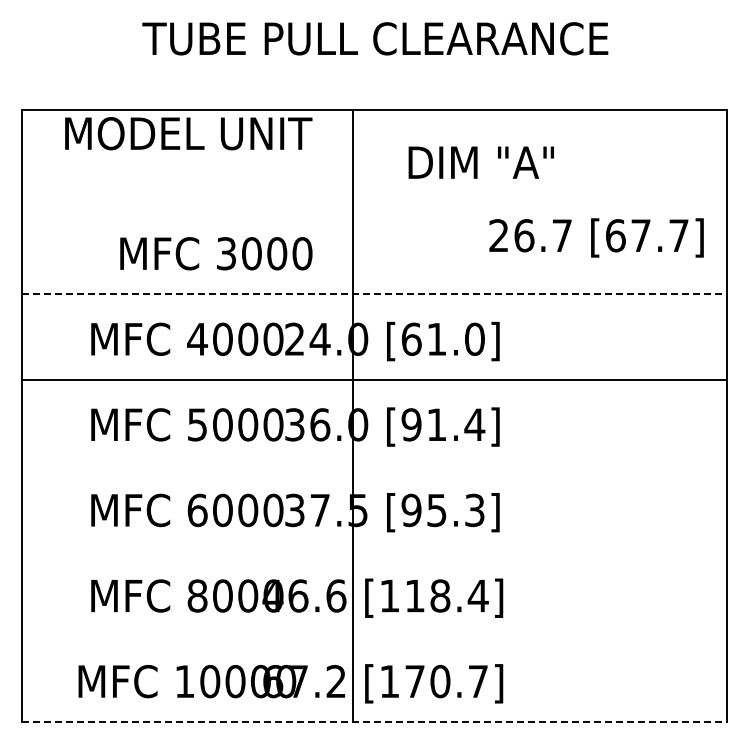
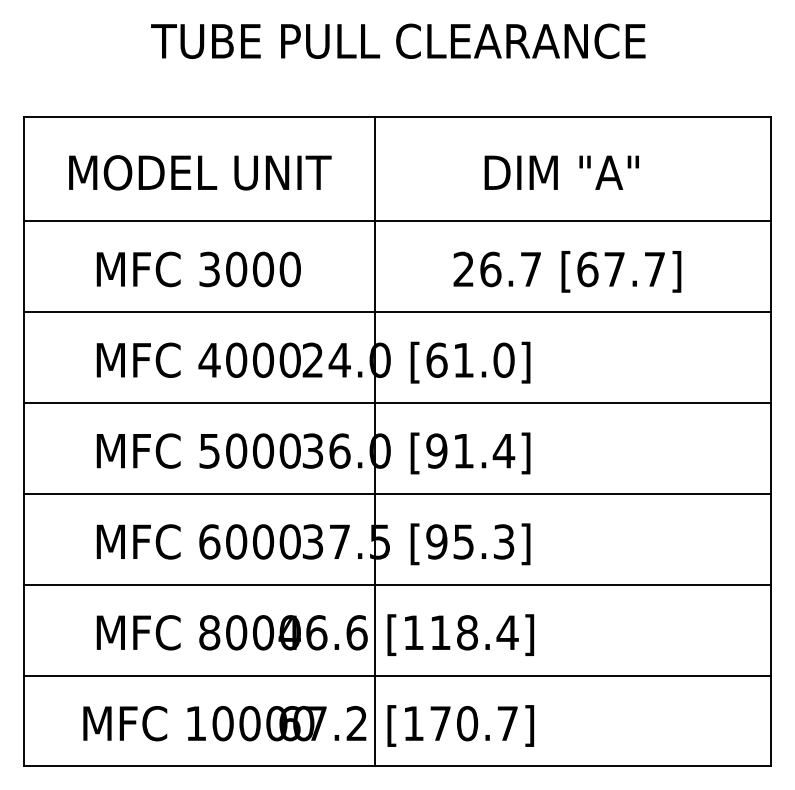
text: (188, 133) -> (200, 172), moved
text: (480, 162) -> (560, 172), moved
line: (374, 208) -> (397, 221), added
text: (596, 237) -> (567, 271), moved
text: (216, 253) -> (198, 269), moved
line: (375, 294) -> (398, 312), dashed -> solid
line: (374, 465) -> (397, 494), added
line: (374, 550) -> (397, 584), added
line: (374, 636) -> (397, 675), added
line: (375, 721) -> (398, 765), dashed -> solid

